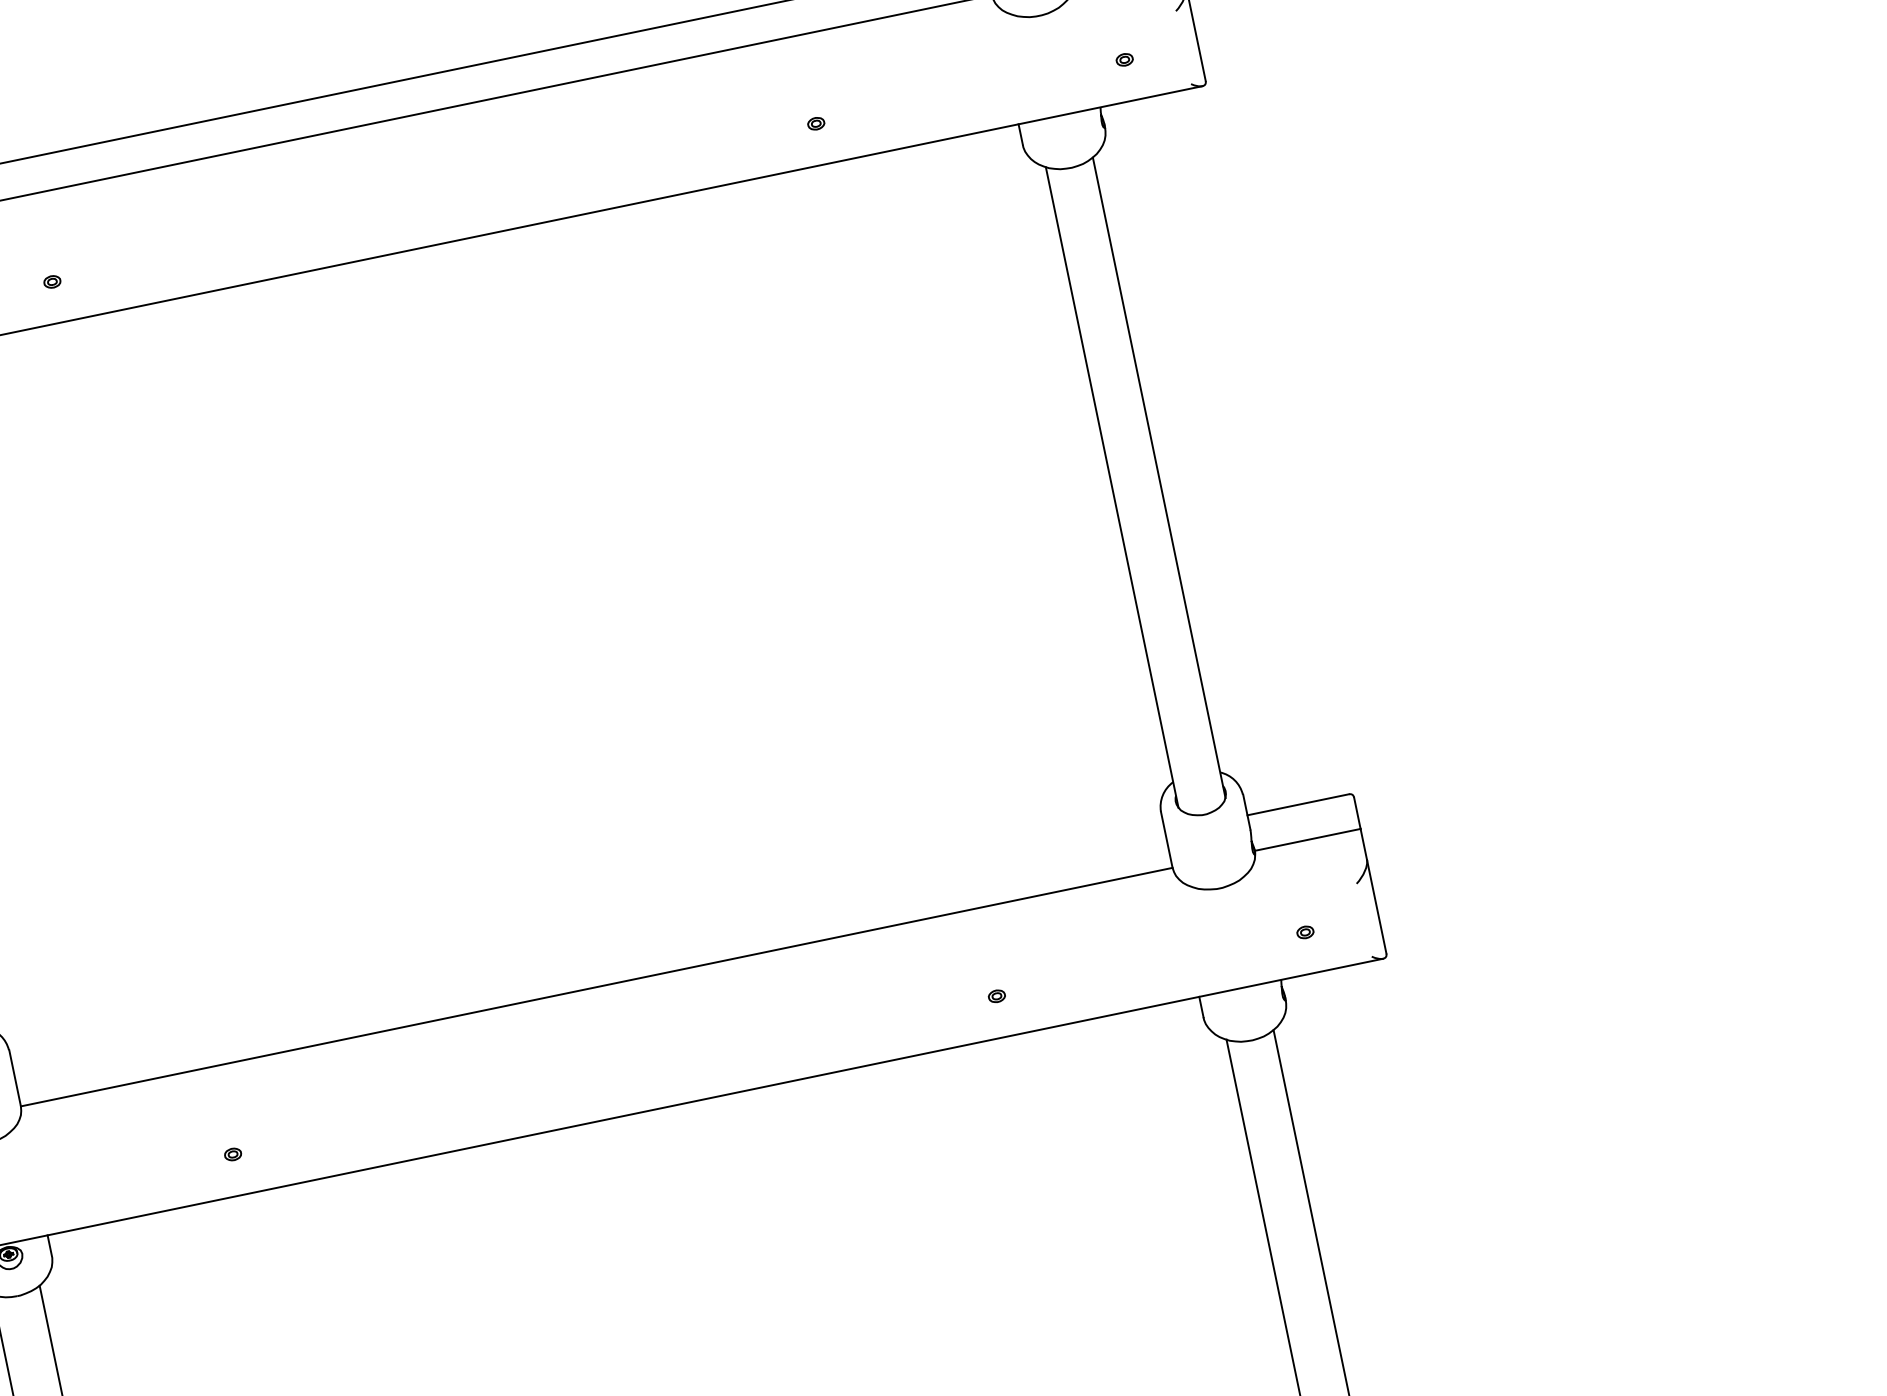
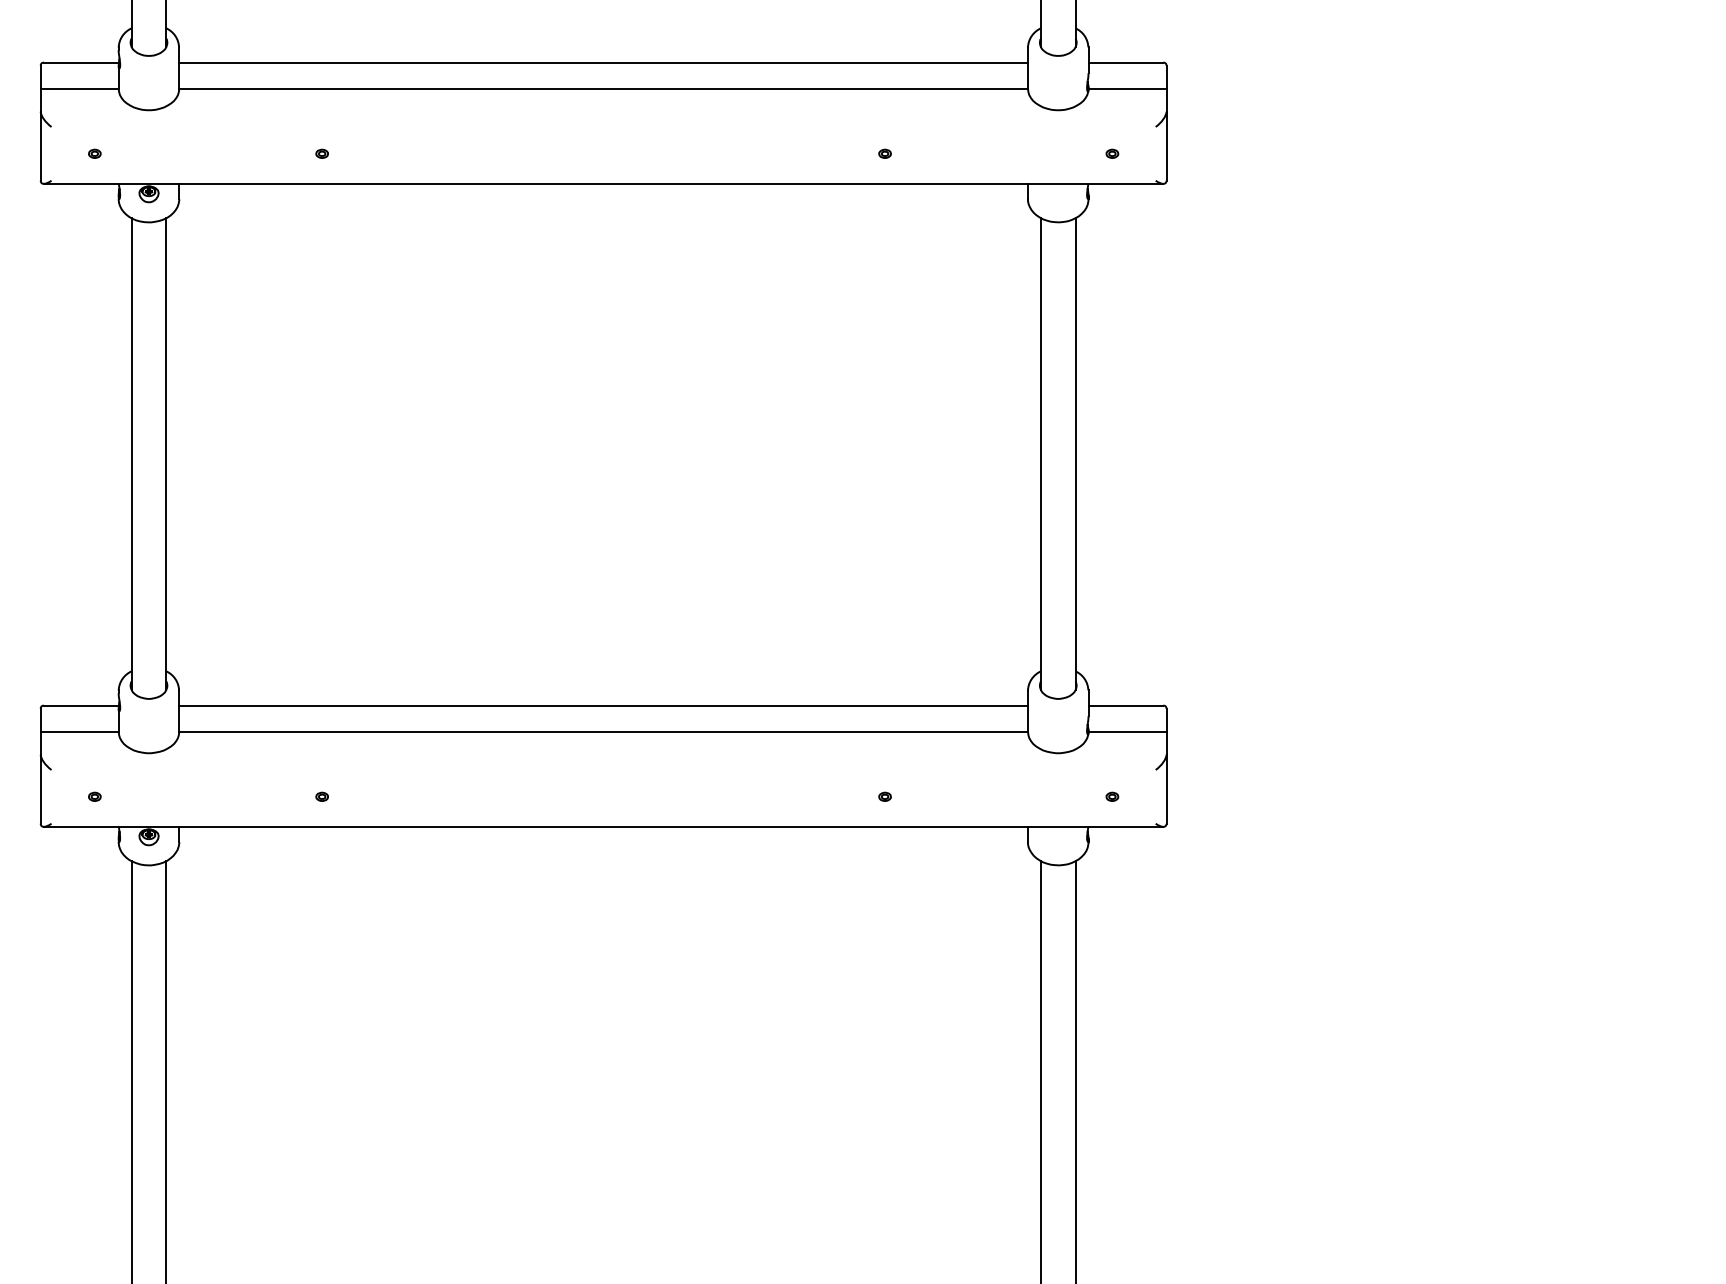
line: (589, 951) -> (603, 705), added

